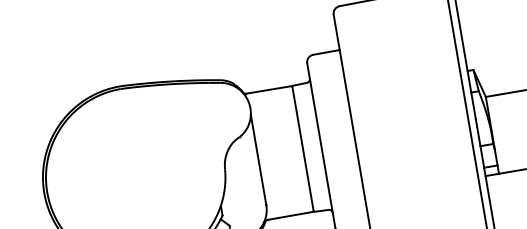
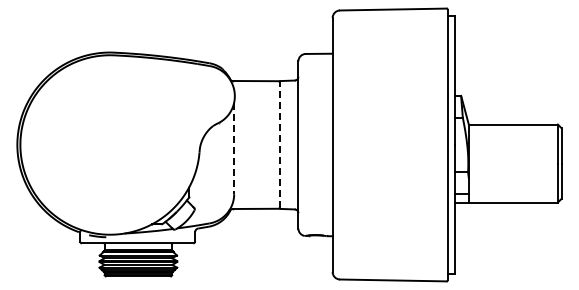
line: (302, 149) -> (279, 145), solid -> dashed
line: (258, 160) -> (234, 148), solid -> dashed

